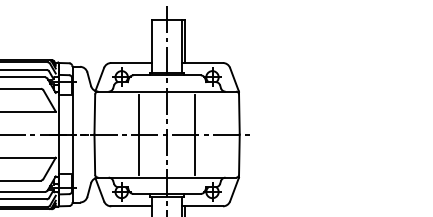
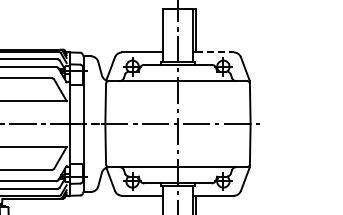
line: (204, 62) -> (215, 51), solid -> dashed
line: (139, 134) -> (150, 123), removed
line: (194, 134) -> (205, 123), removed

